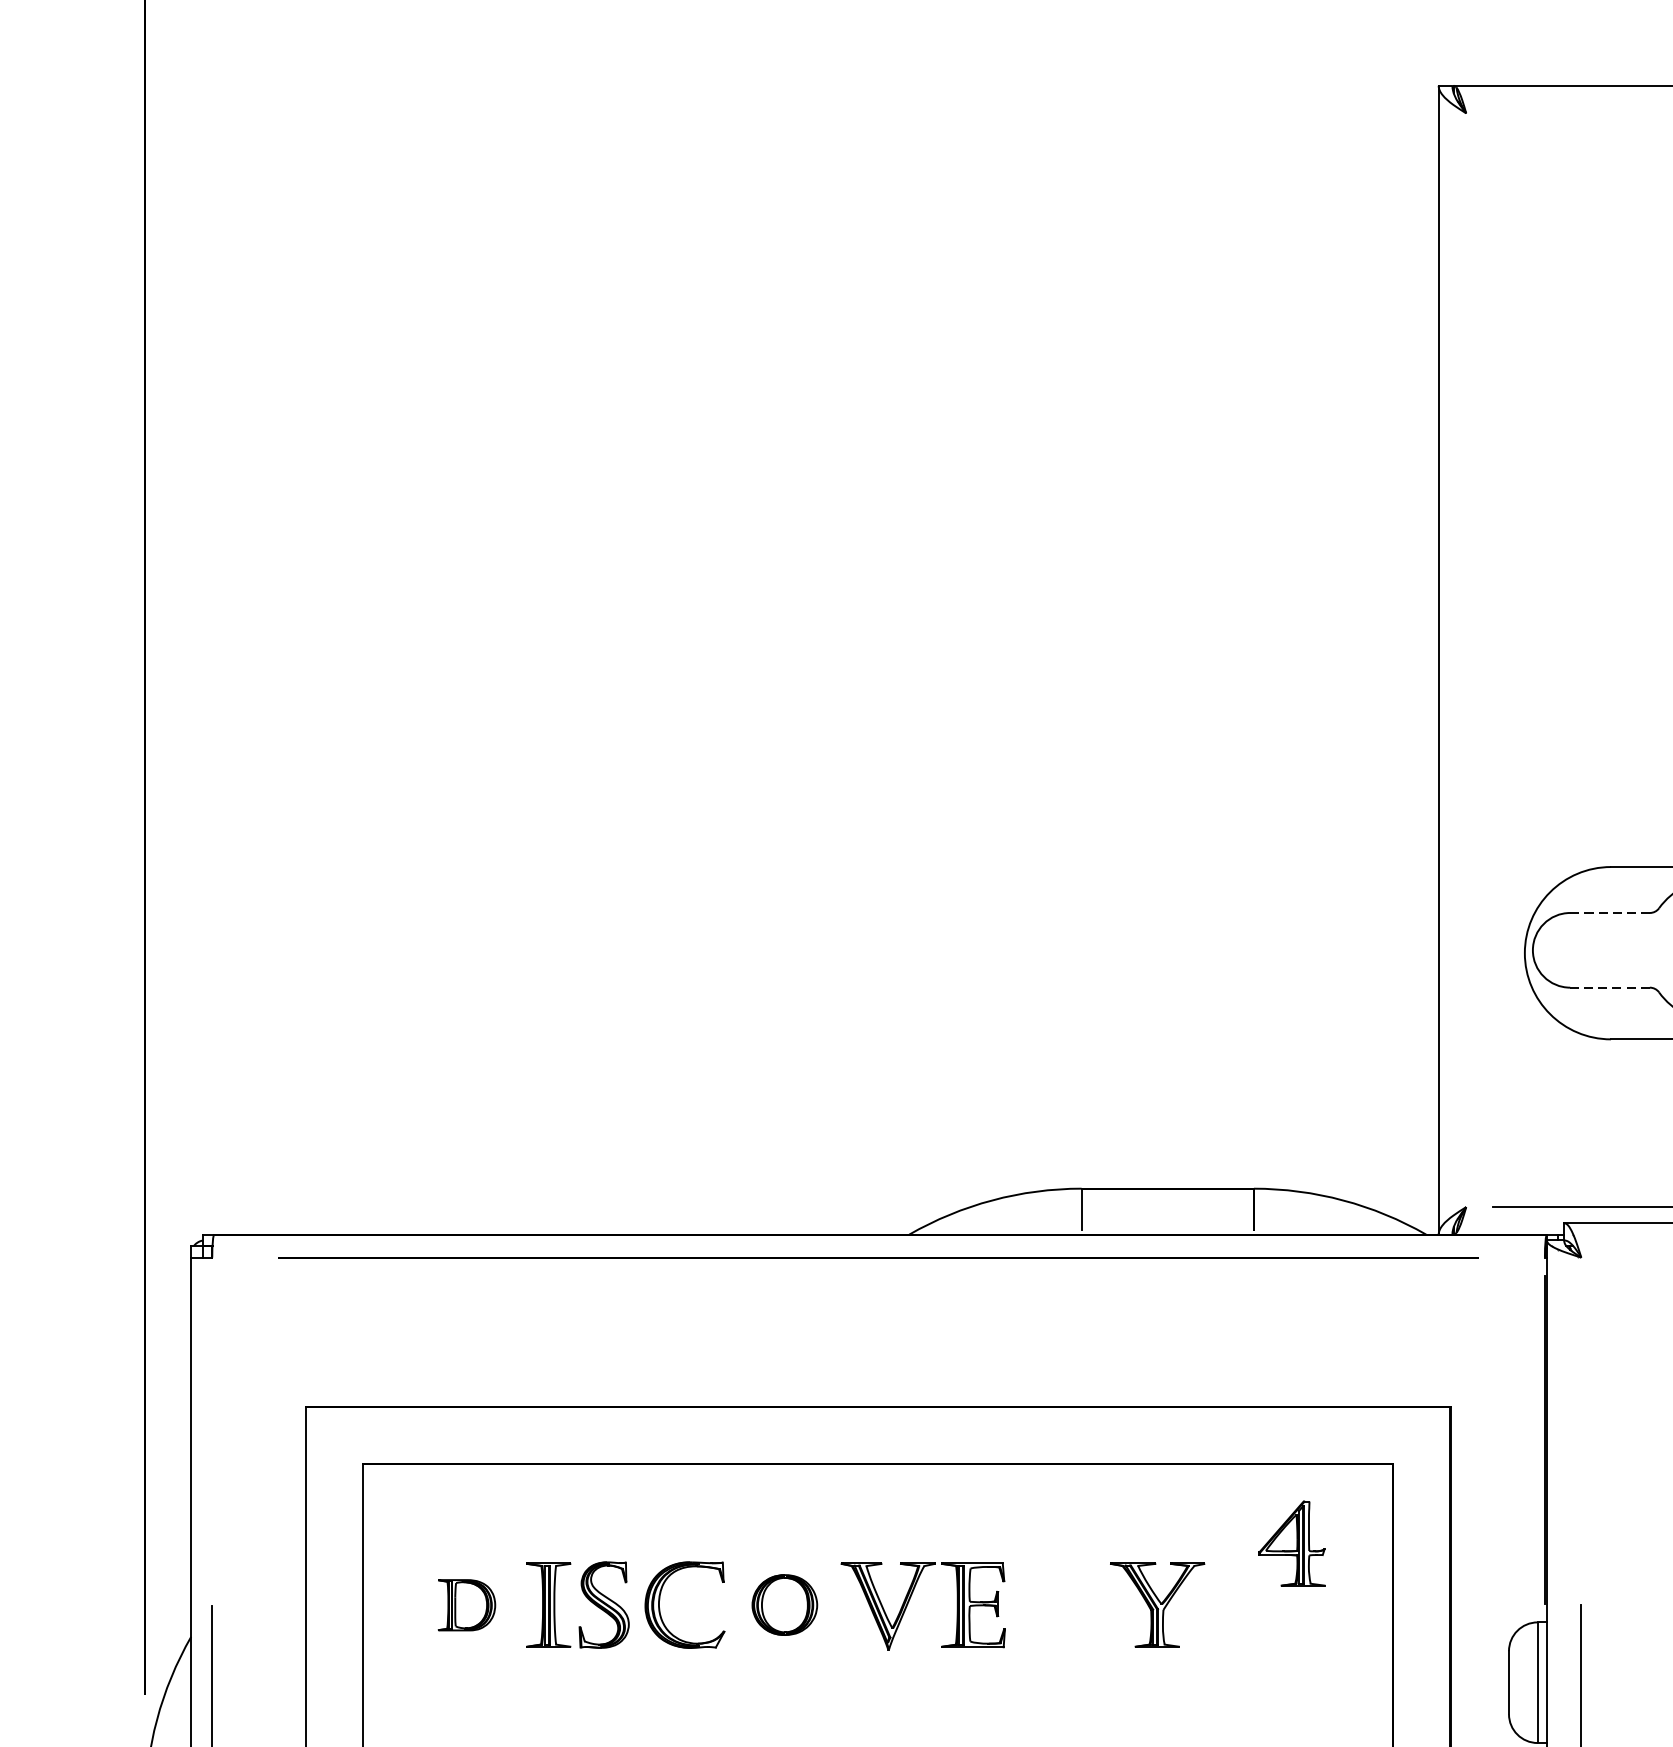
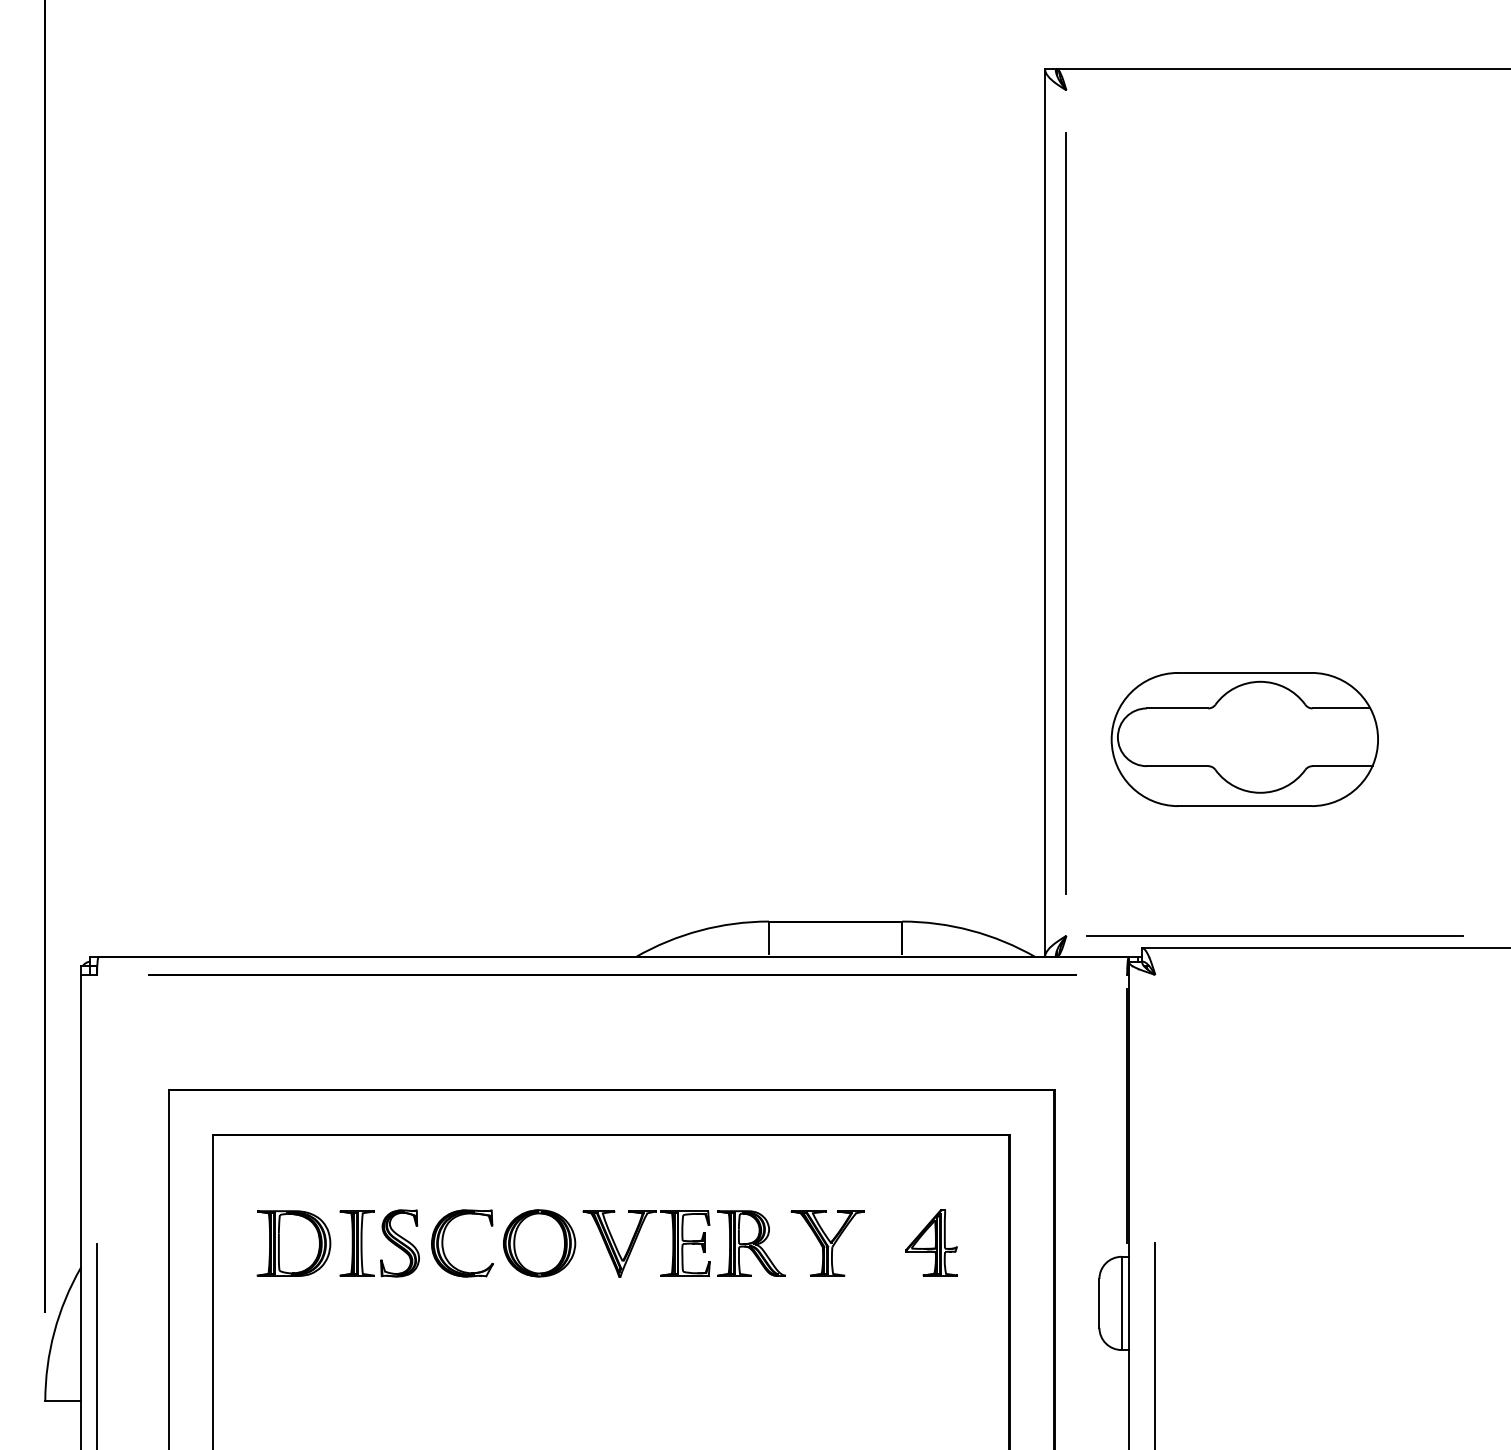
line: (1466, 659) -> (1066, 512), added
line: (1610, 913) -> (1177, 708), dashed -> solid
line: (1610, 988) -> (1177, 766), dashed -> solid
part: (1291, 1543) -> (931, 1242), moved
part: (466, 1605) -> (293, 1243), size x1.67
part: (784, 1605) -> (539, 1243), size x1.43
part: (1058, 1605) -> (751, 1243), added

